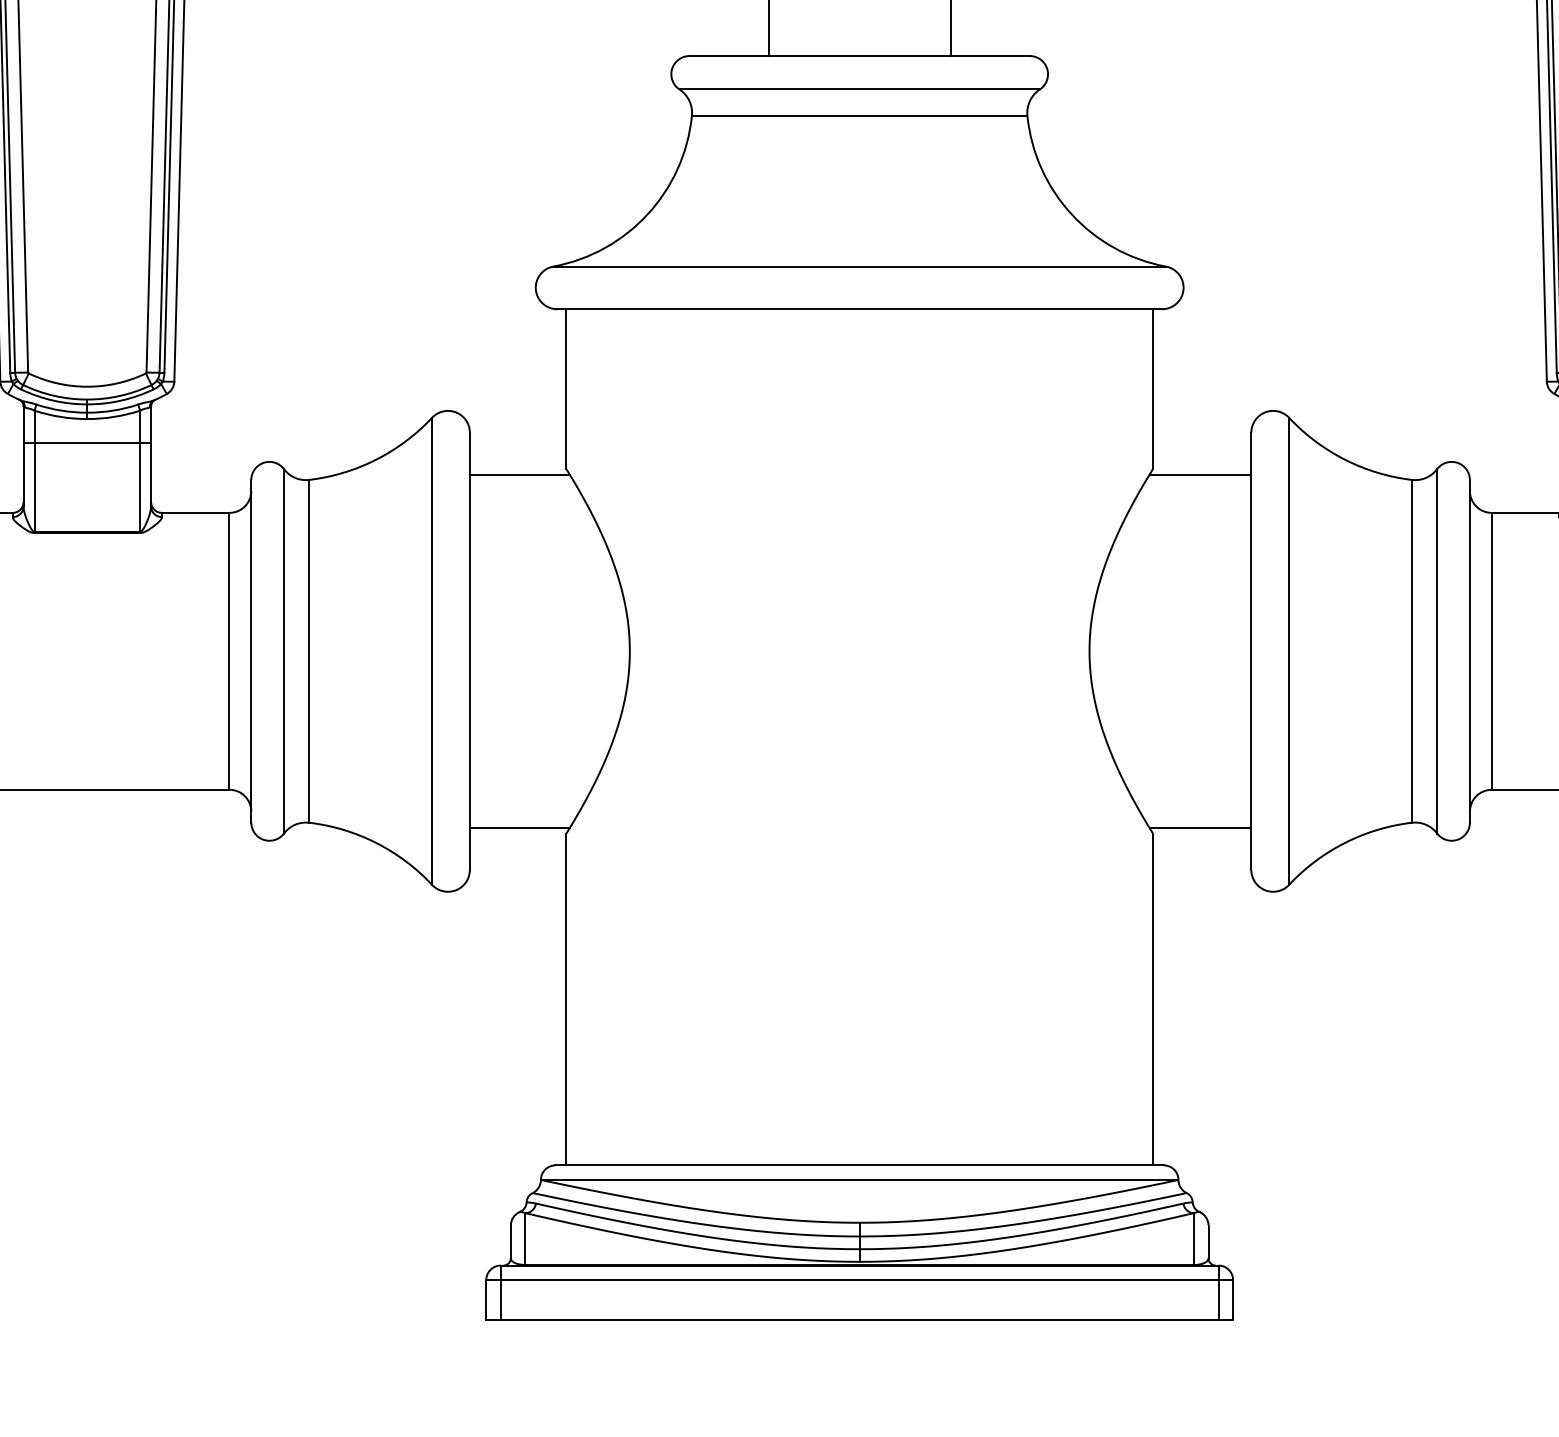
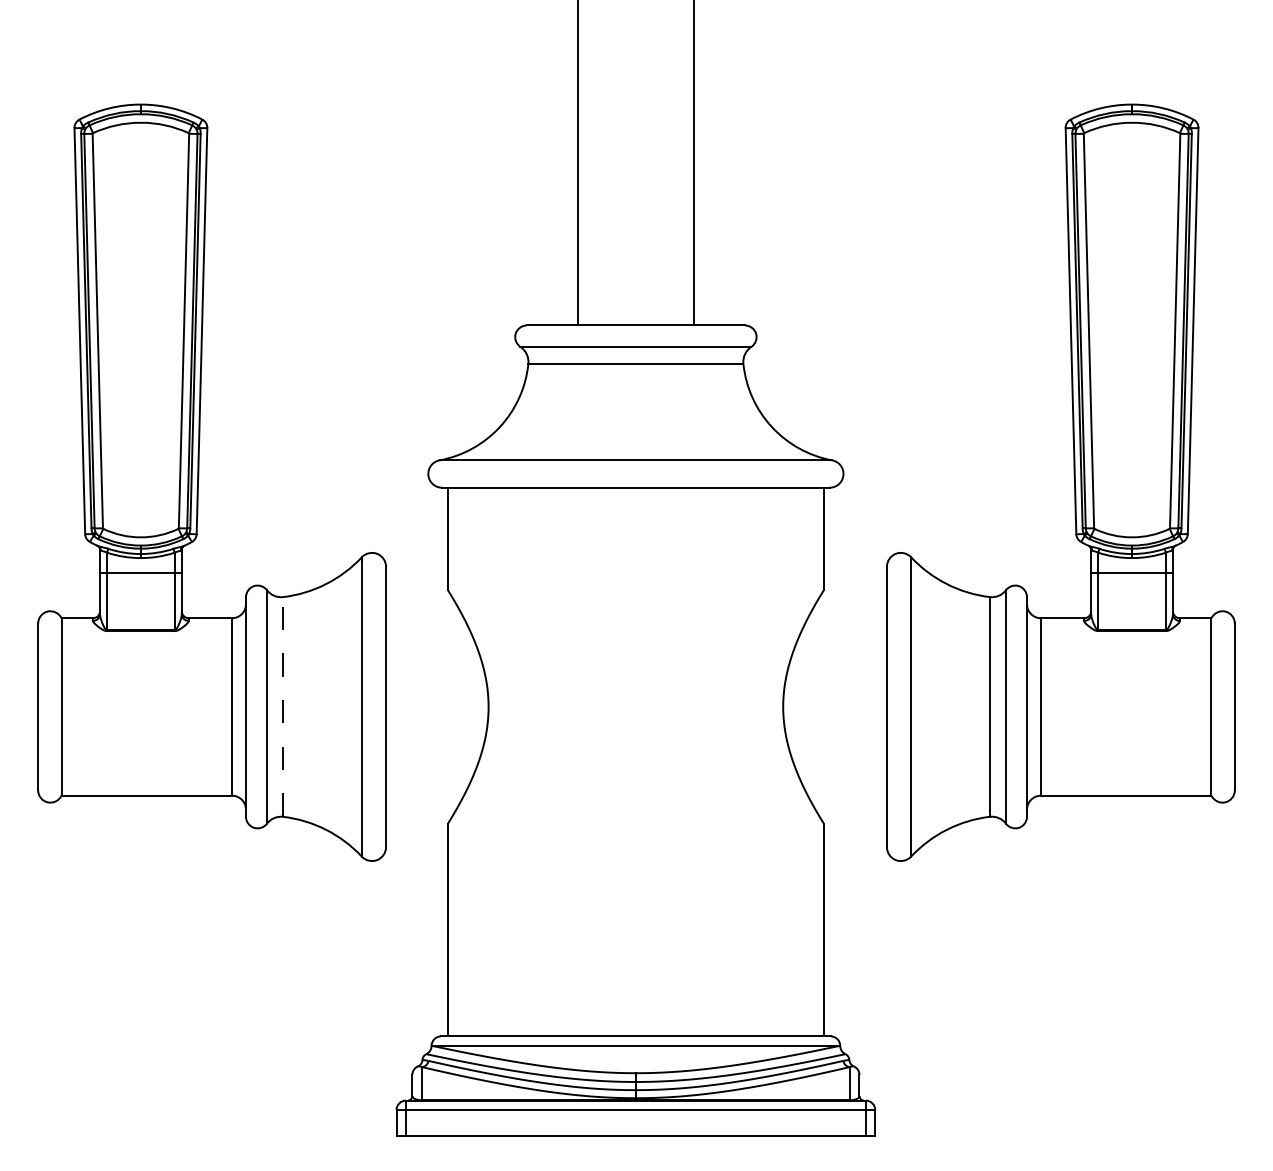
line: (520, 474) -> (418, 593), removed
line: (1199, 474) -> (853, 593), removed
line: (309, 650) -> (283, 706), solid -> dashed
line: (520, 828) -> (418, 820), removed
line: (1199, 828) -> (853, 820), removed

